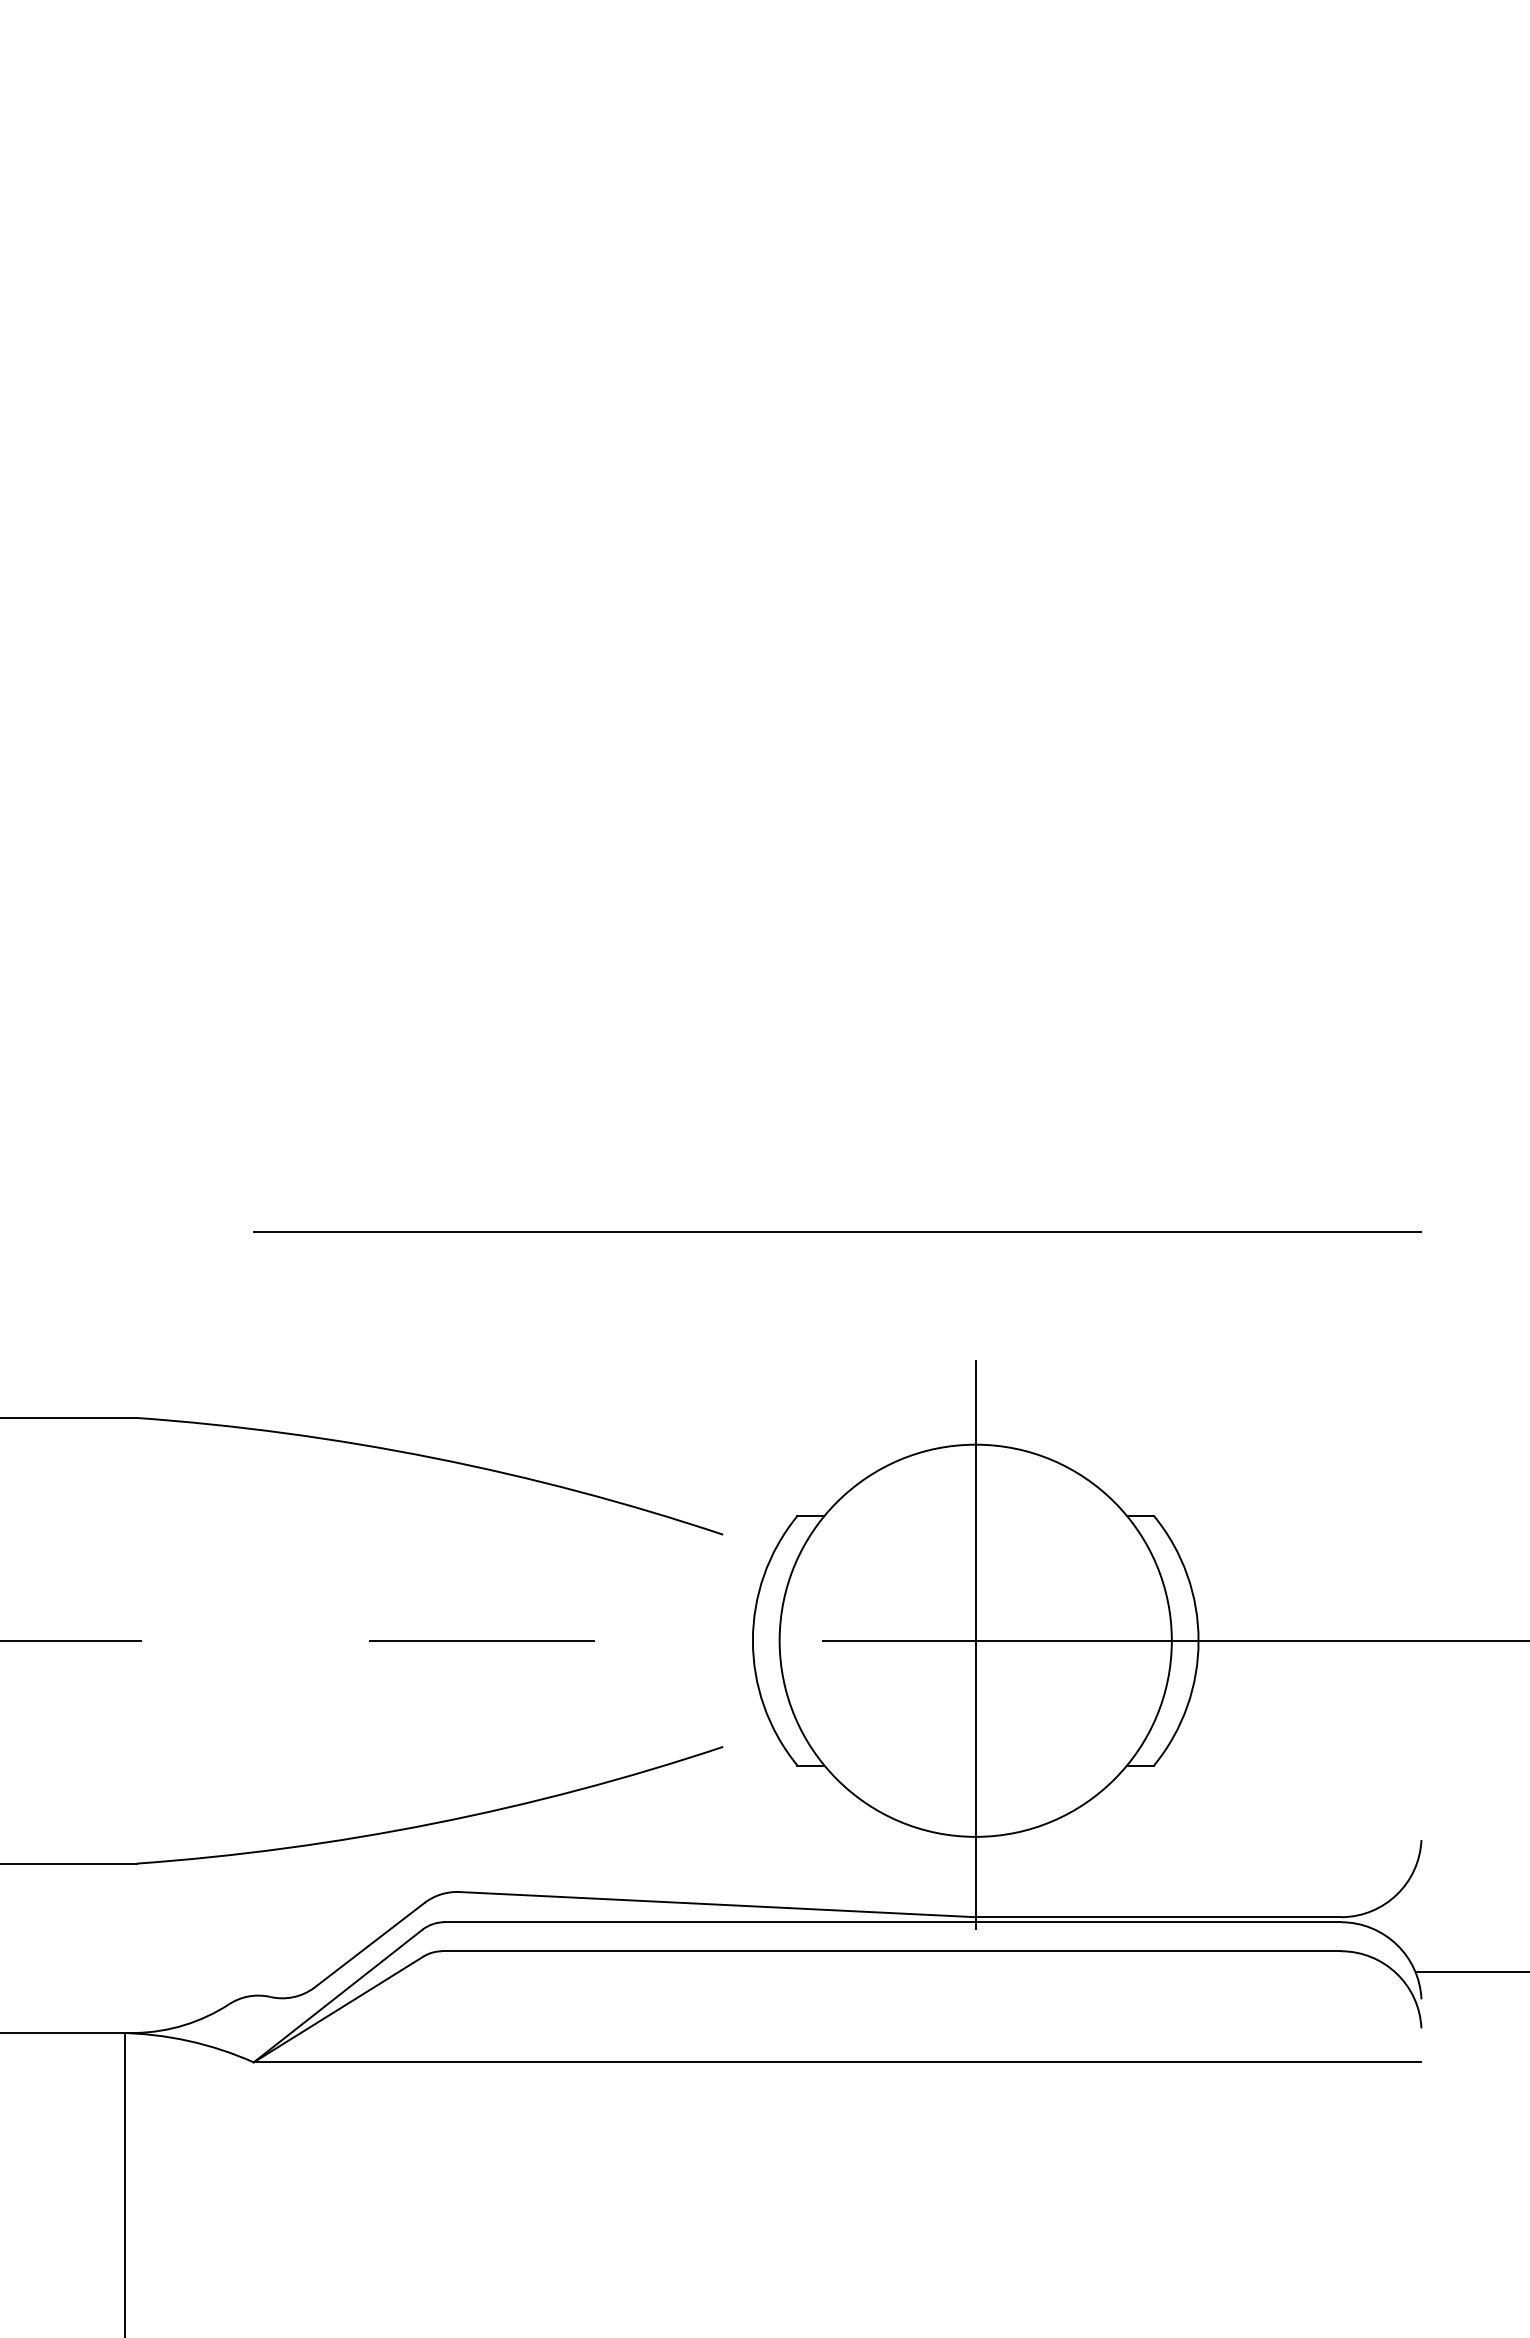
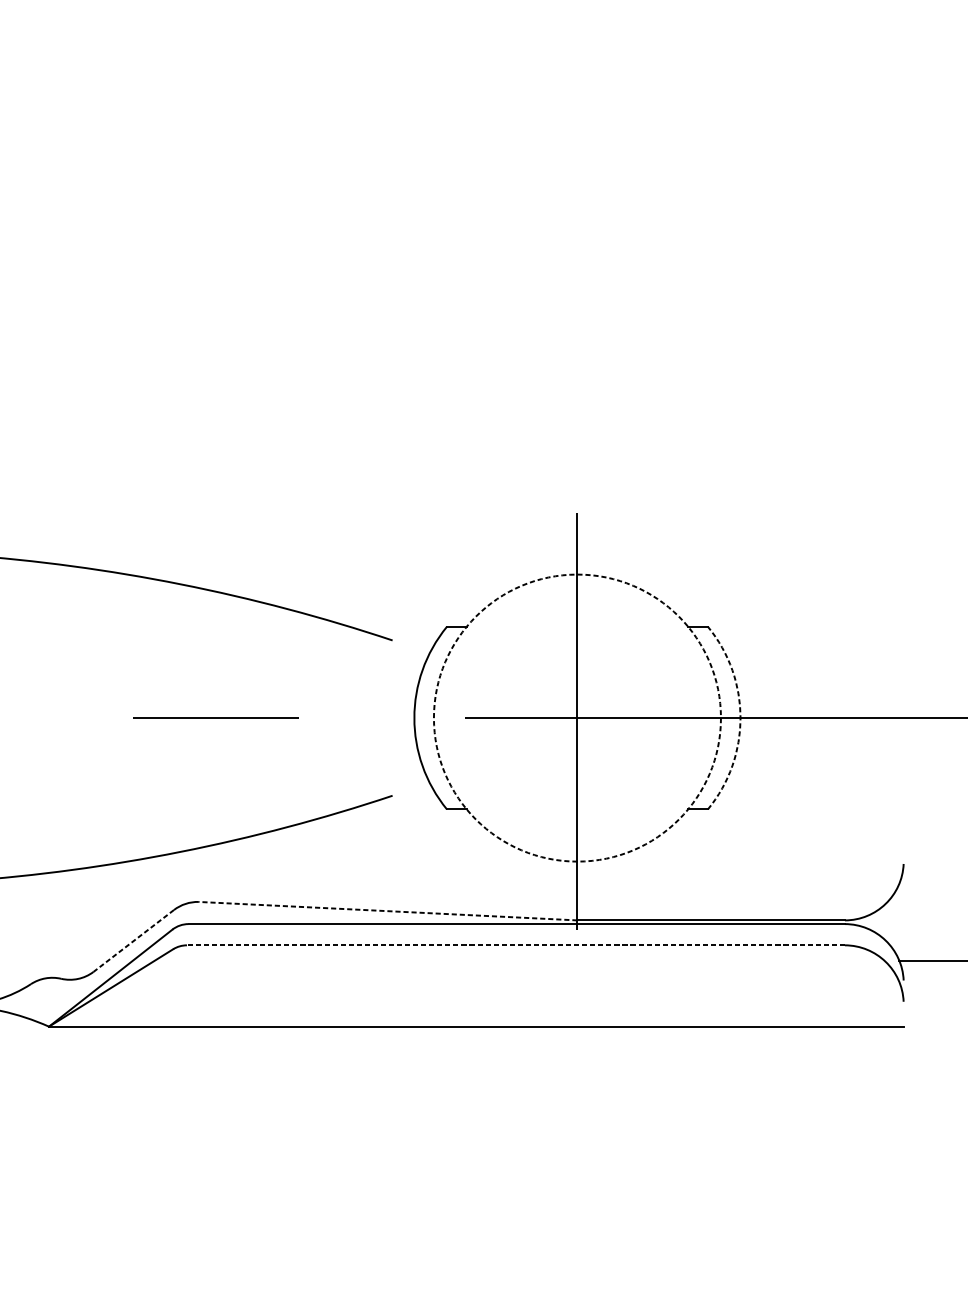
line: (837, 1231) -> (476, 418), removed
circle: (975, 1640) -> (577, 717), solid -> dashed
arc: (1198, 1640) -> (740, 717), solid -> dashed
line: (717, 1904) -> (388, 911), solid -> dashed
line: (369, 1945) -> (133, 941), solid -> dashed
line: (891, 1951) -> (515, 945), solid -> dashed

